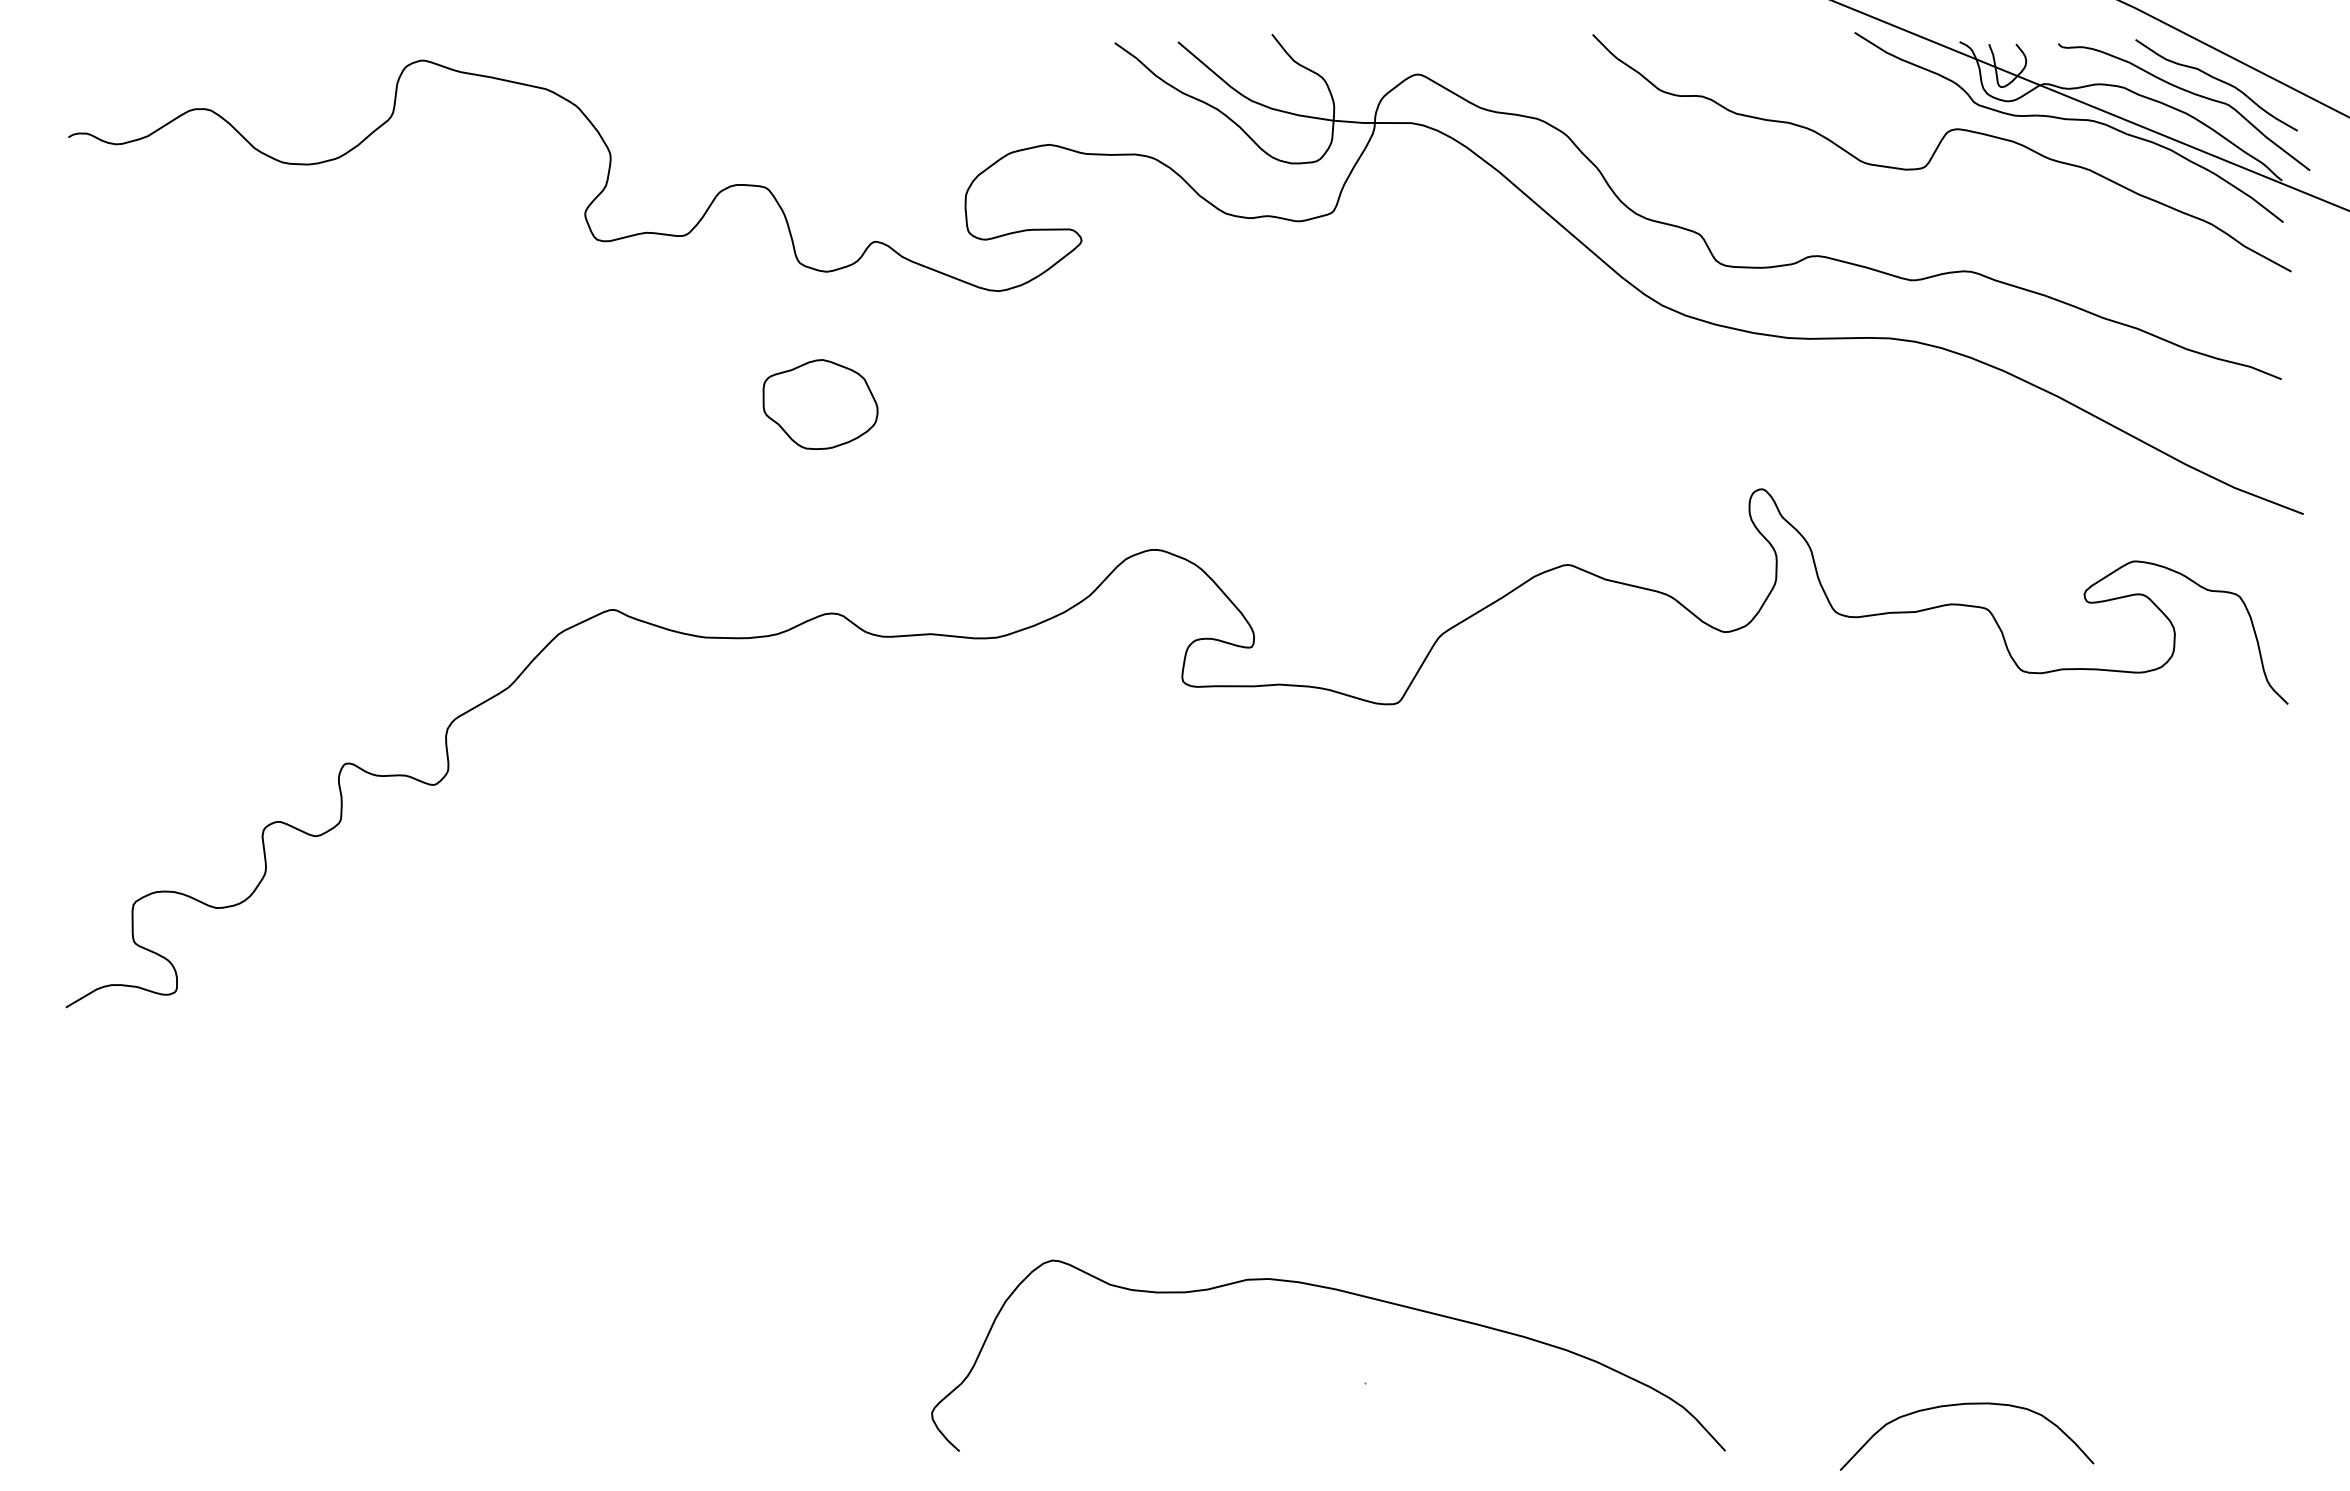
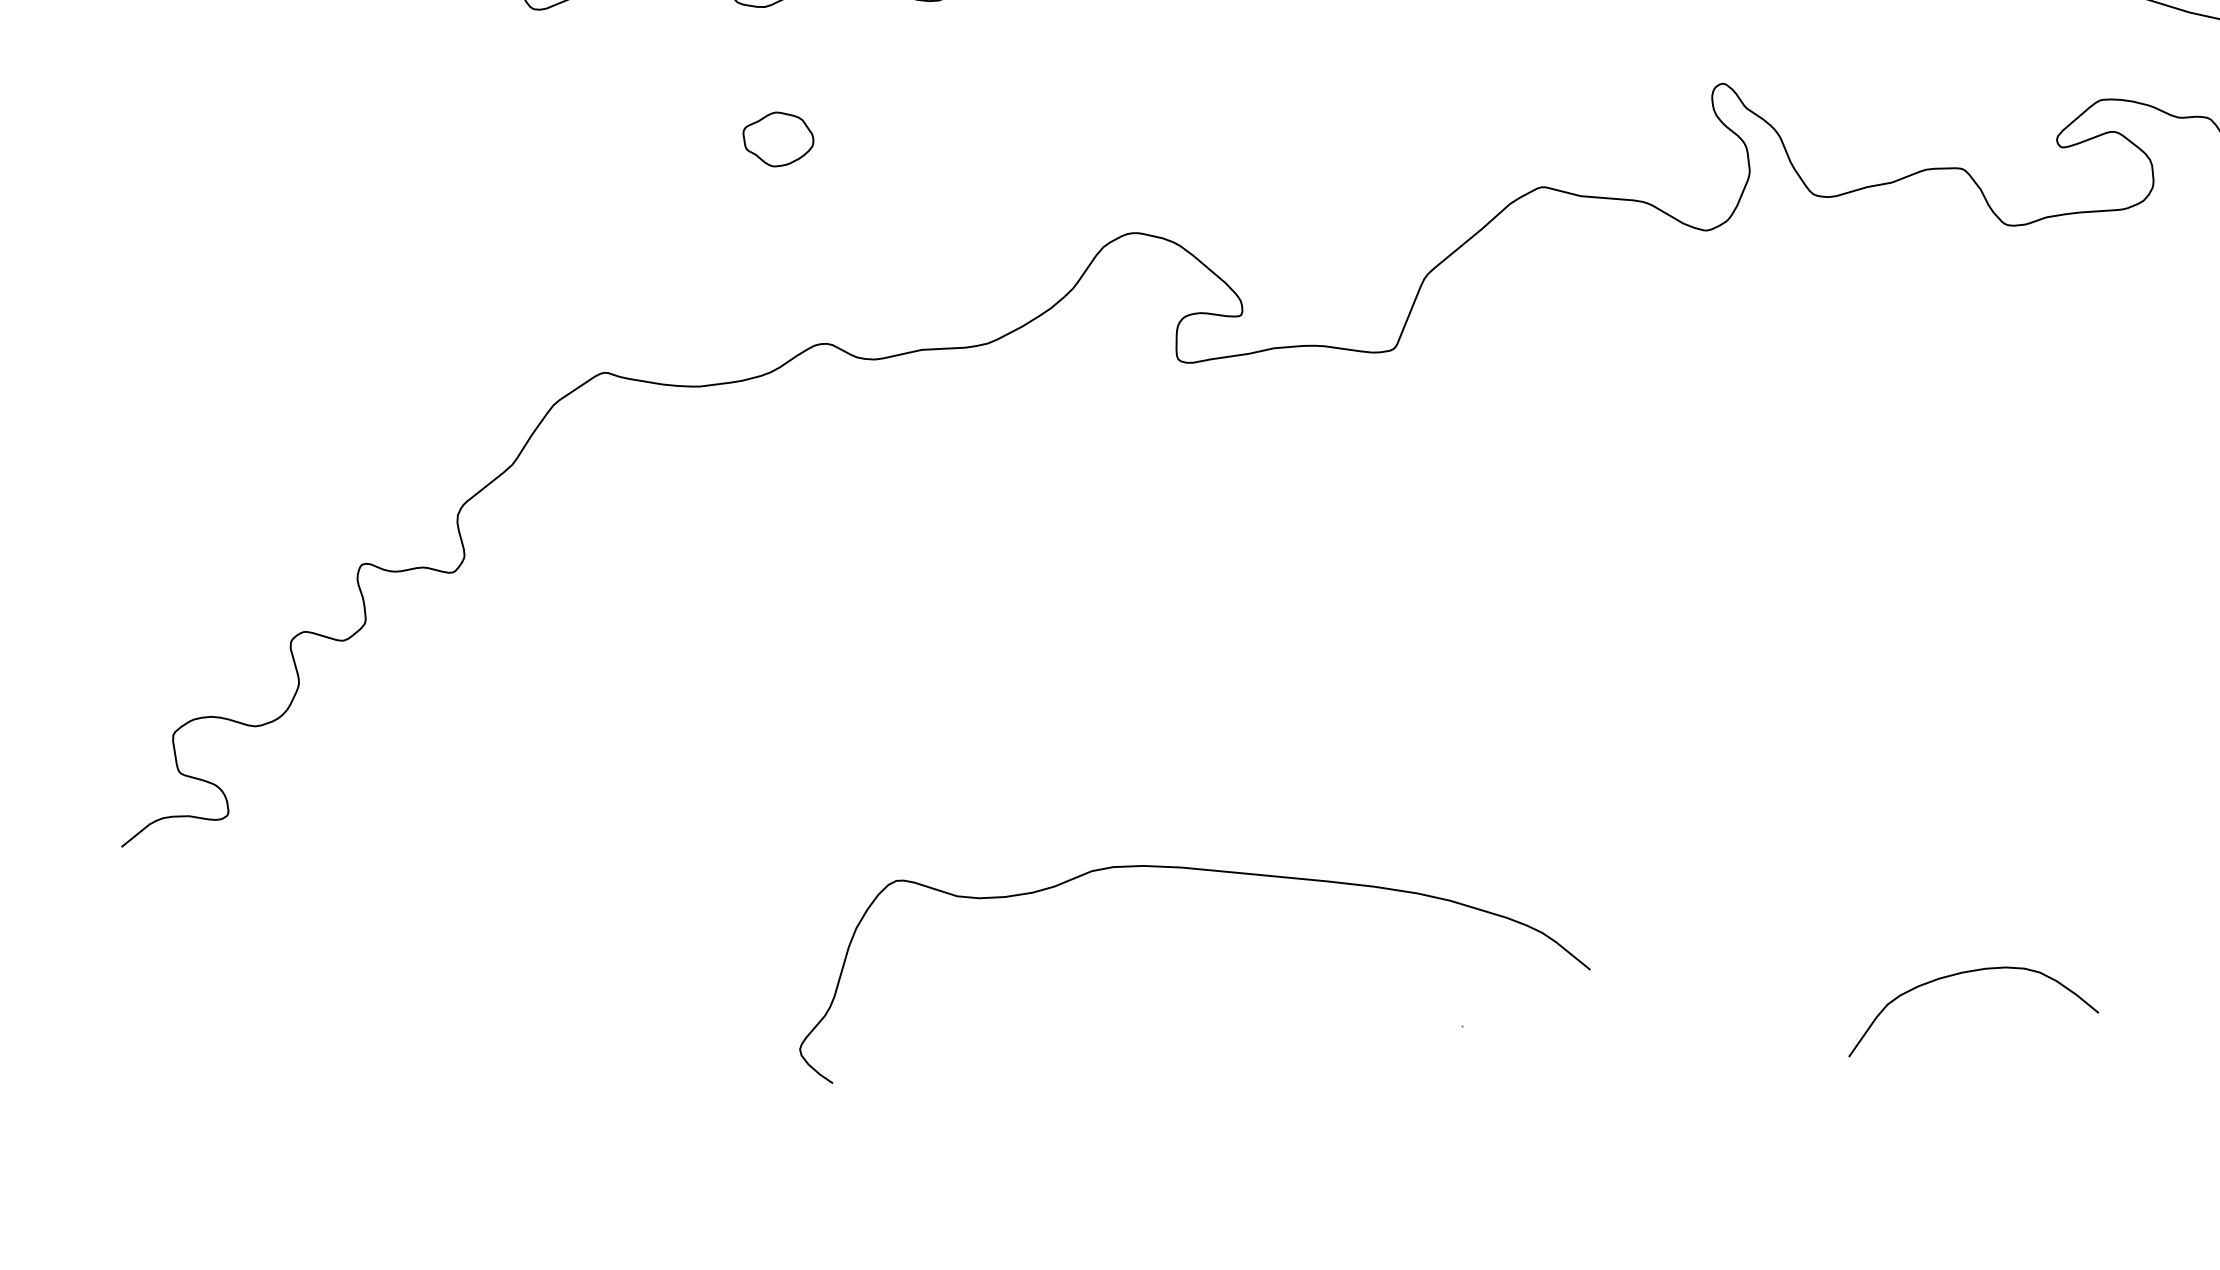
part: (820, 404) -> (778, 139), size x0.6
curve: (1343, 1292) -> (1189, 869), moved
curve: (1961, 1405) -> (1959, 974), moved

